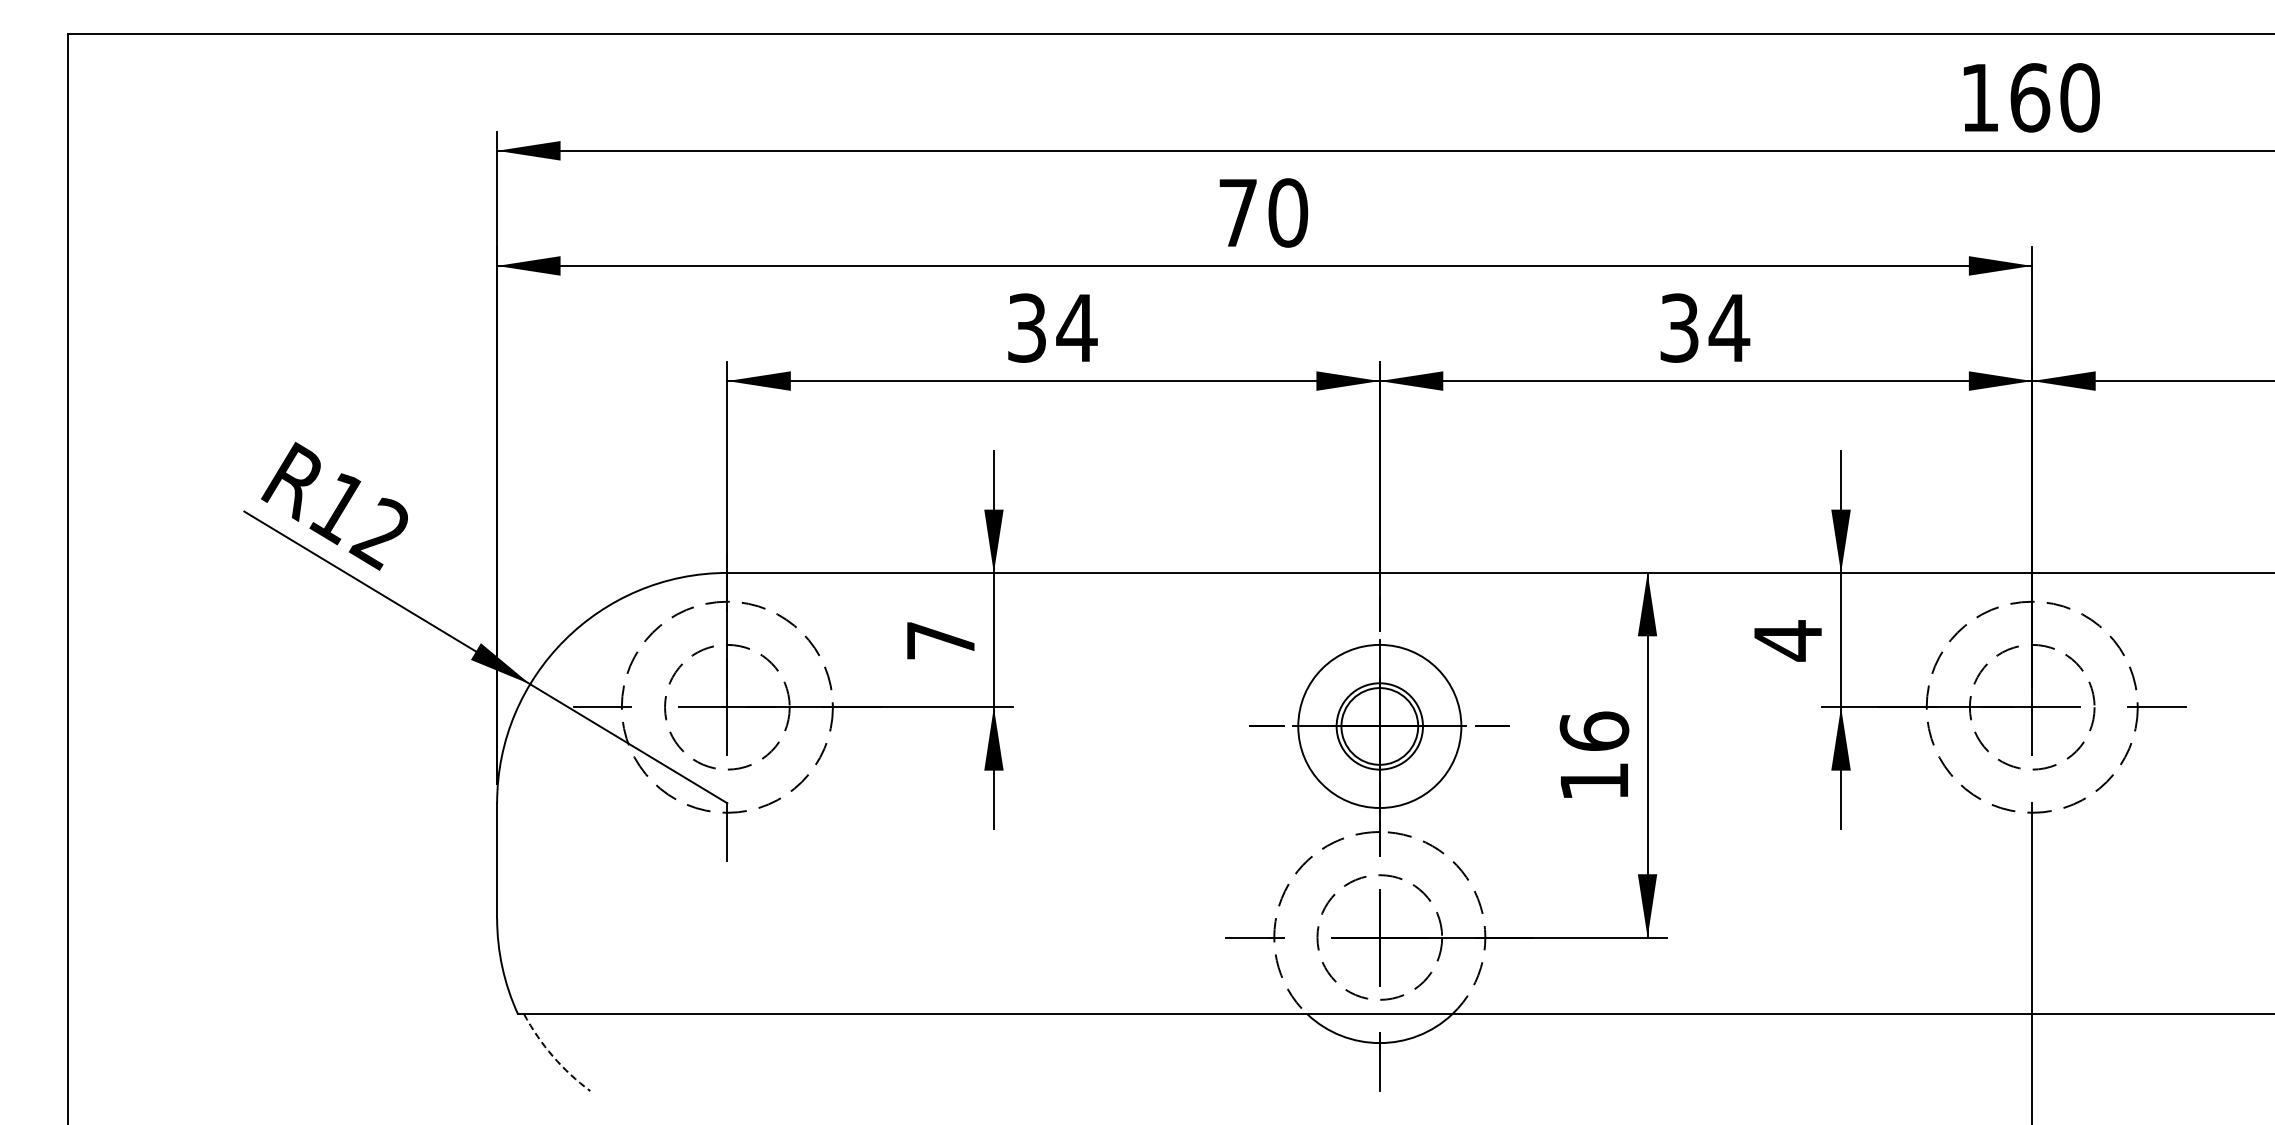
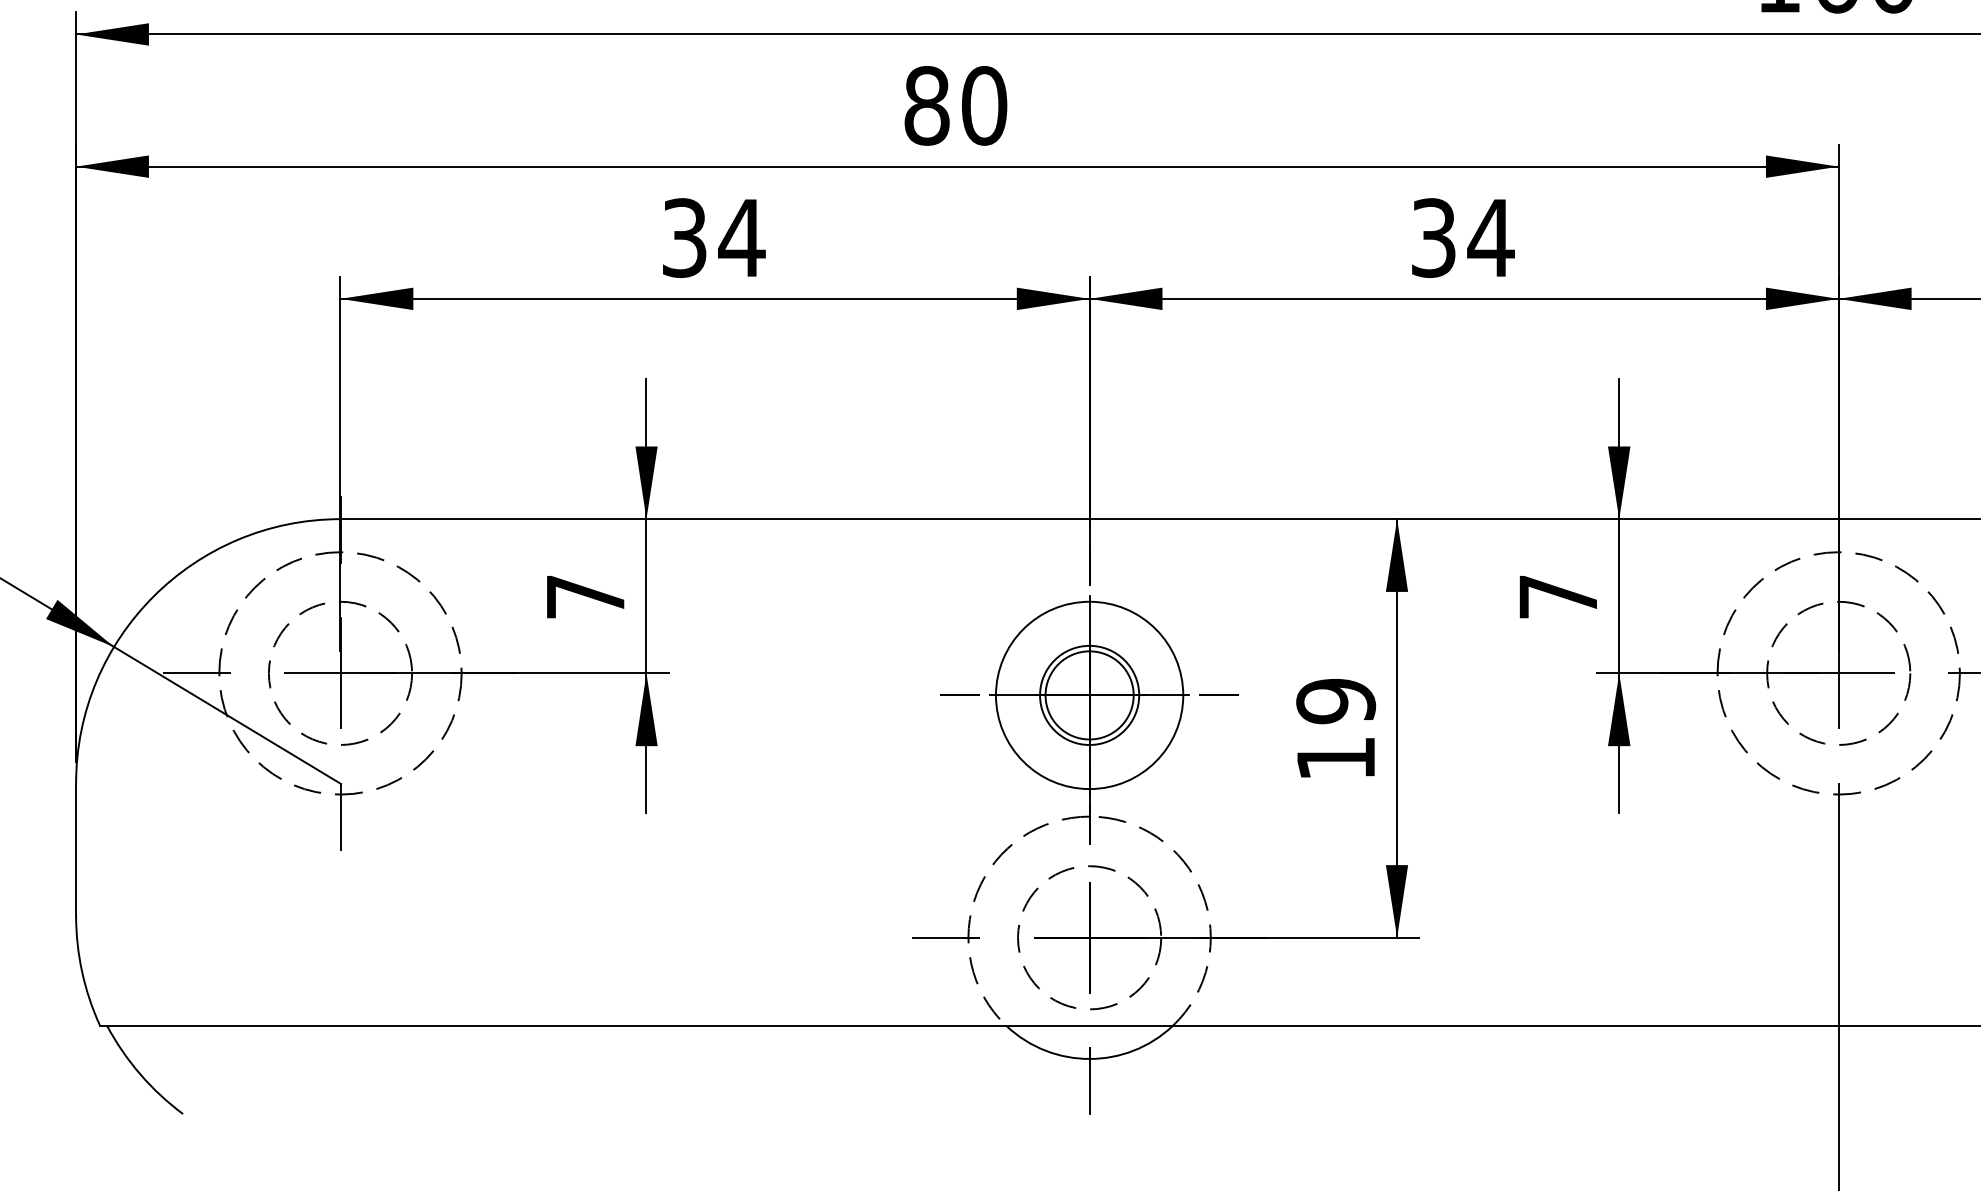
text: (1237, 212) -> (926, 105), 70 -> 80
text: (1787, 640) -> (1557, 596), 4 -> 7
text: (1594, 731) -> (1336, 701), 16 -> 19
arc: (552, 1056) -> (139, 1074), dashed -> solid

